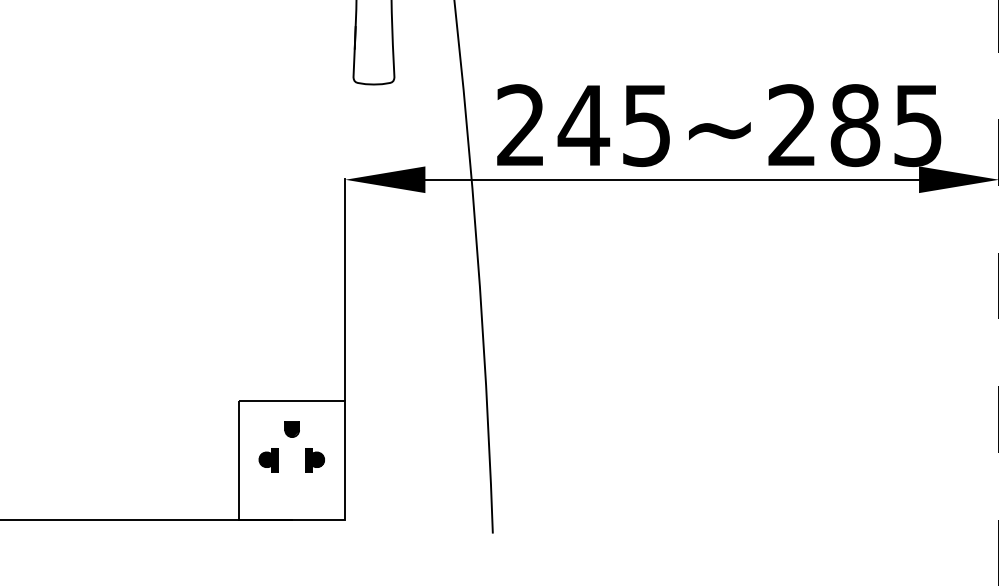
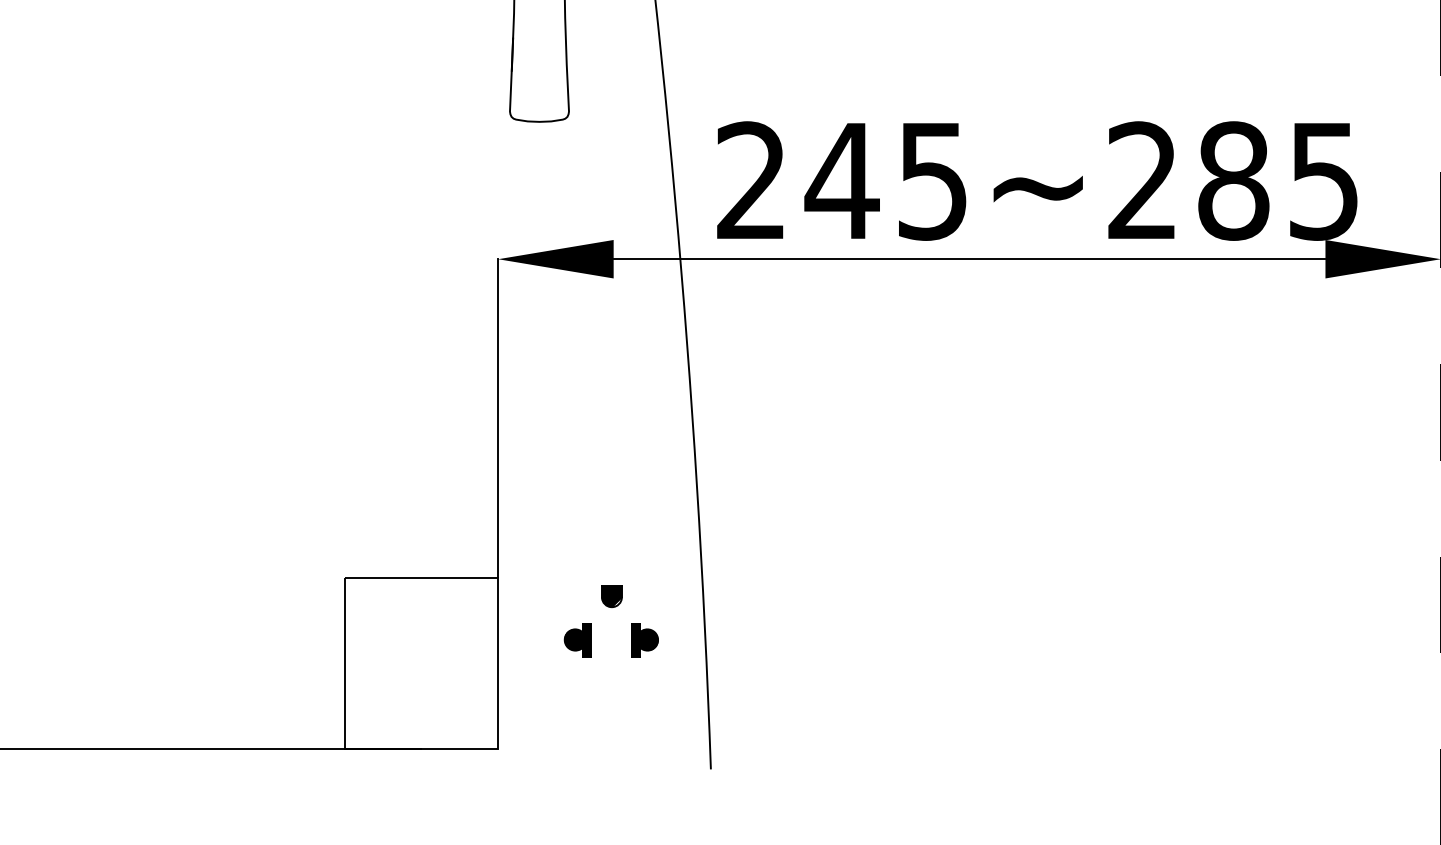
part: (291, 437) -> (610, 607), moved

